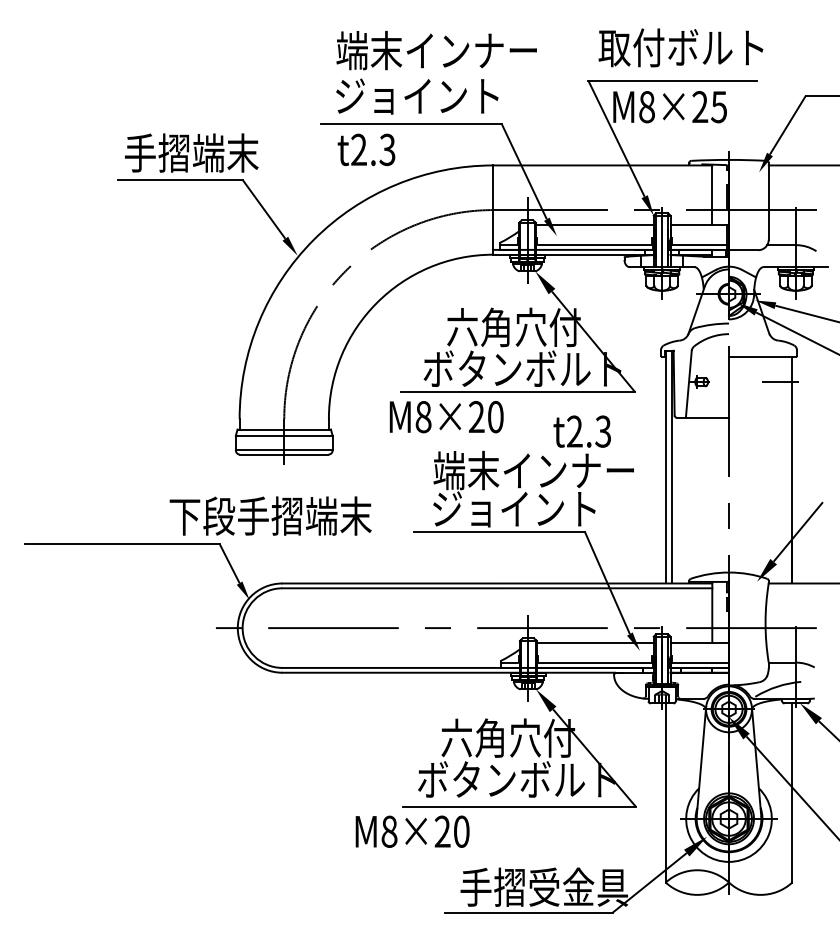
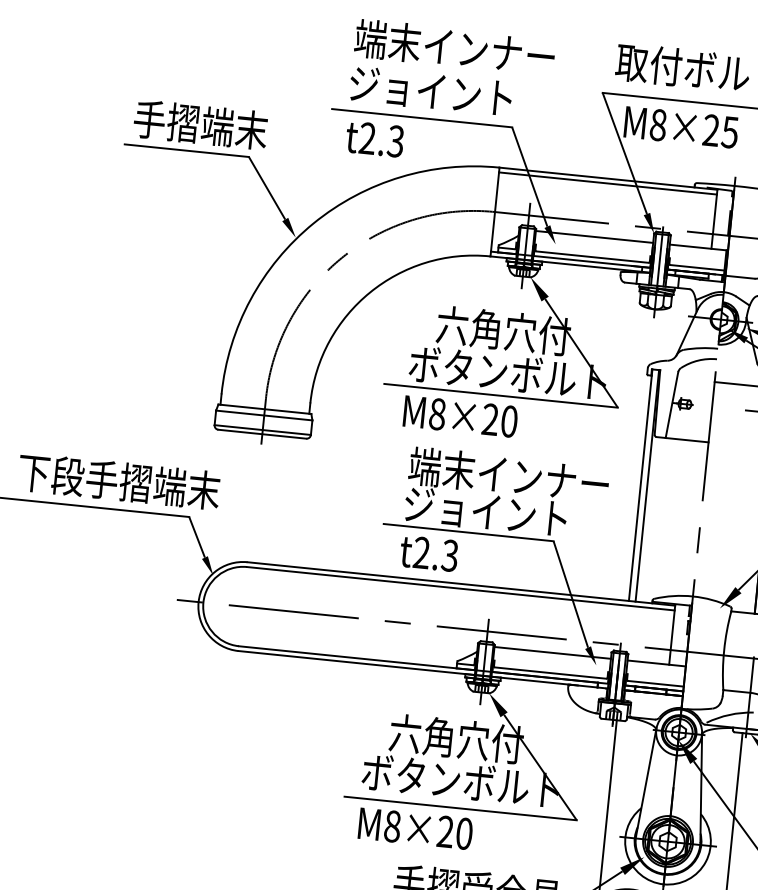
line: (602, 170) -> (607, 183), added
text: (446, 417) -> (460, 417), moved
text: (581, 431) -> (428, 553), moved
text: (270, 515) -> (119, 480), moved
text: (412, 831) -> (415, 828), moved

